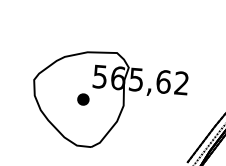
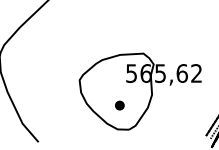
part: (82, 99) -> (119, 105), moved

